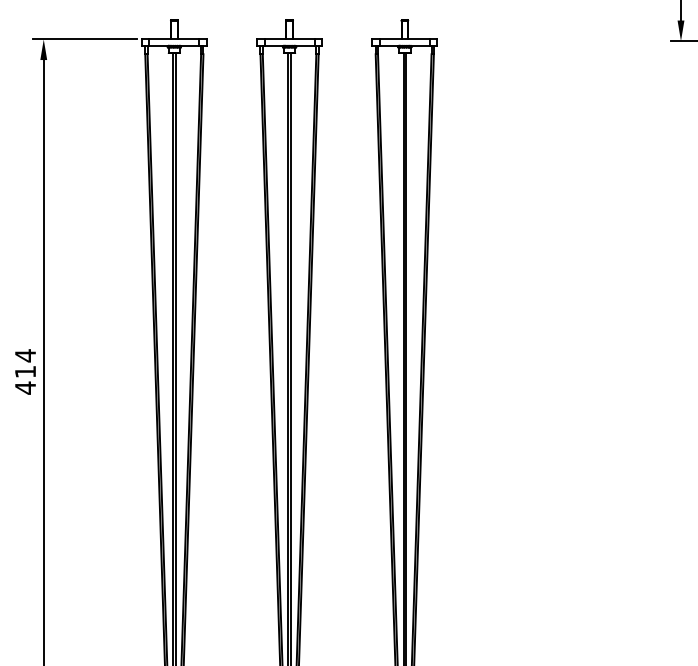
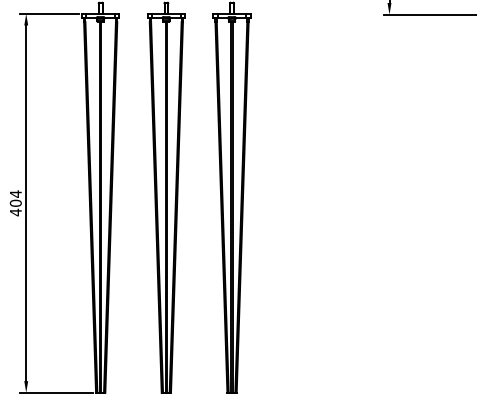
text: (24, 370) -> (15, 202), 414 -> 404

